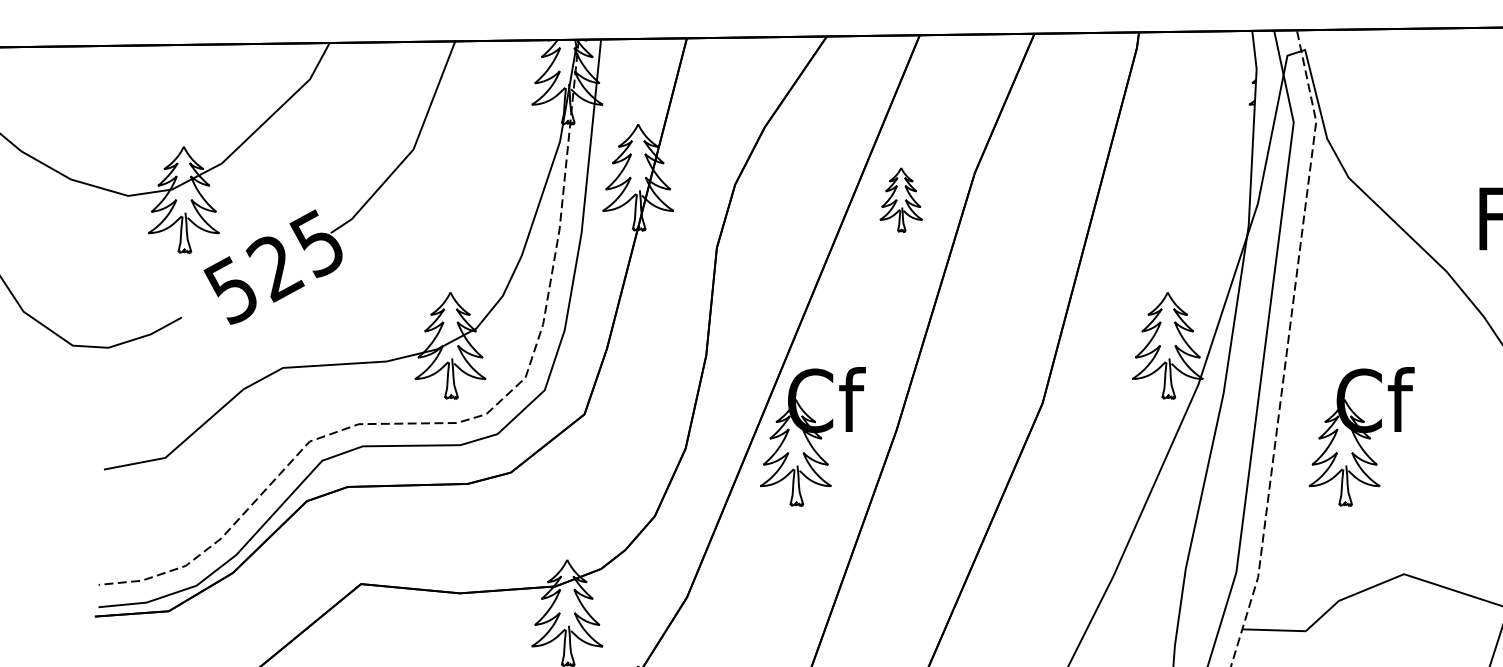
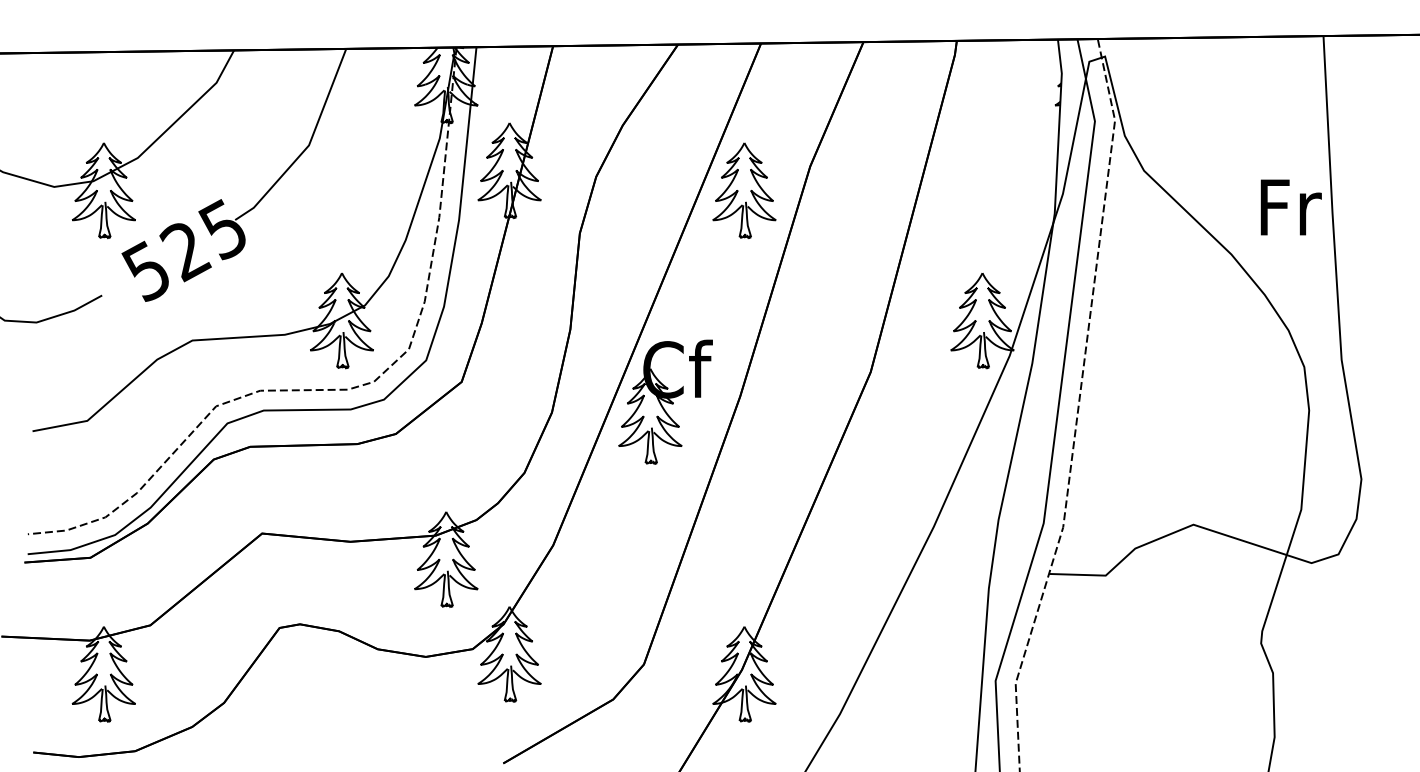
part: (901, 199) -> (744, 190), size x1.67
part: (1361, 436) -> (1155, 401), removed

